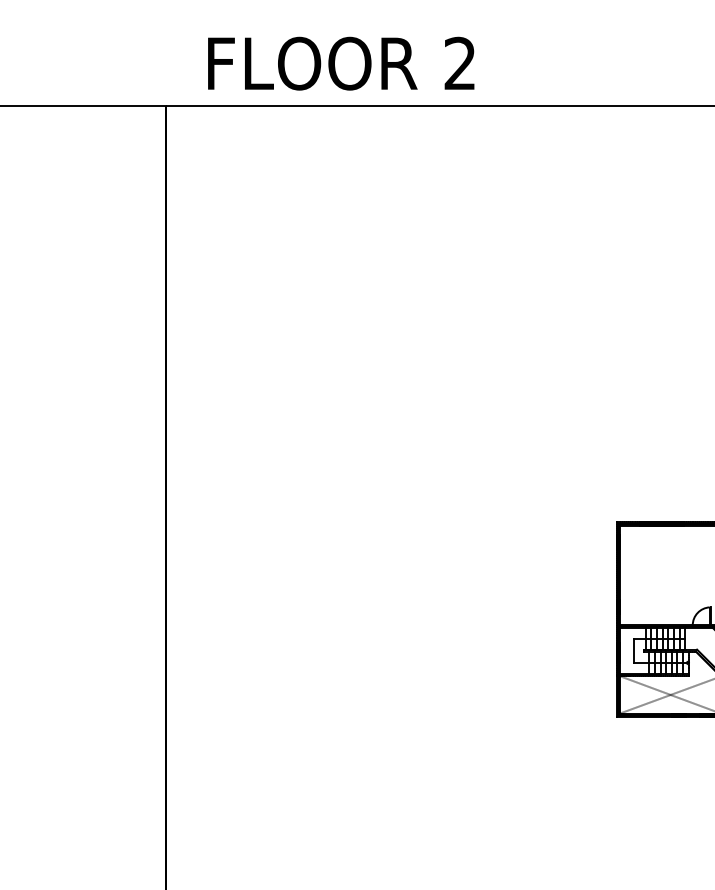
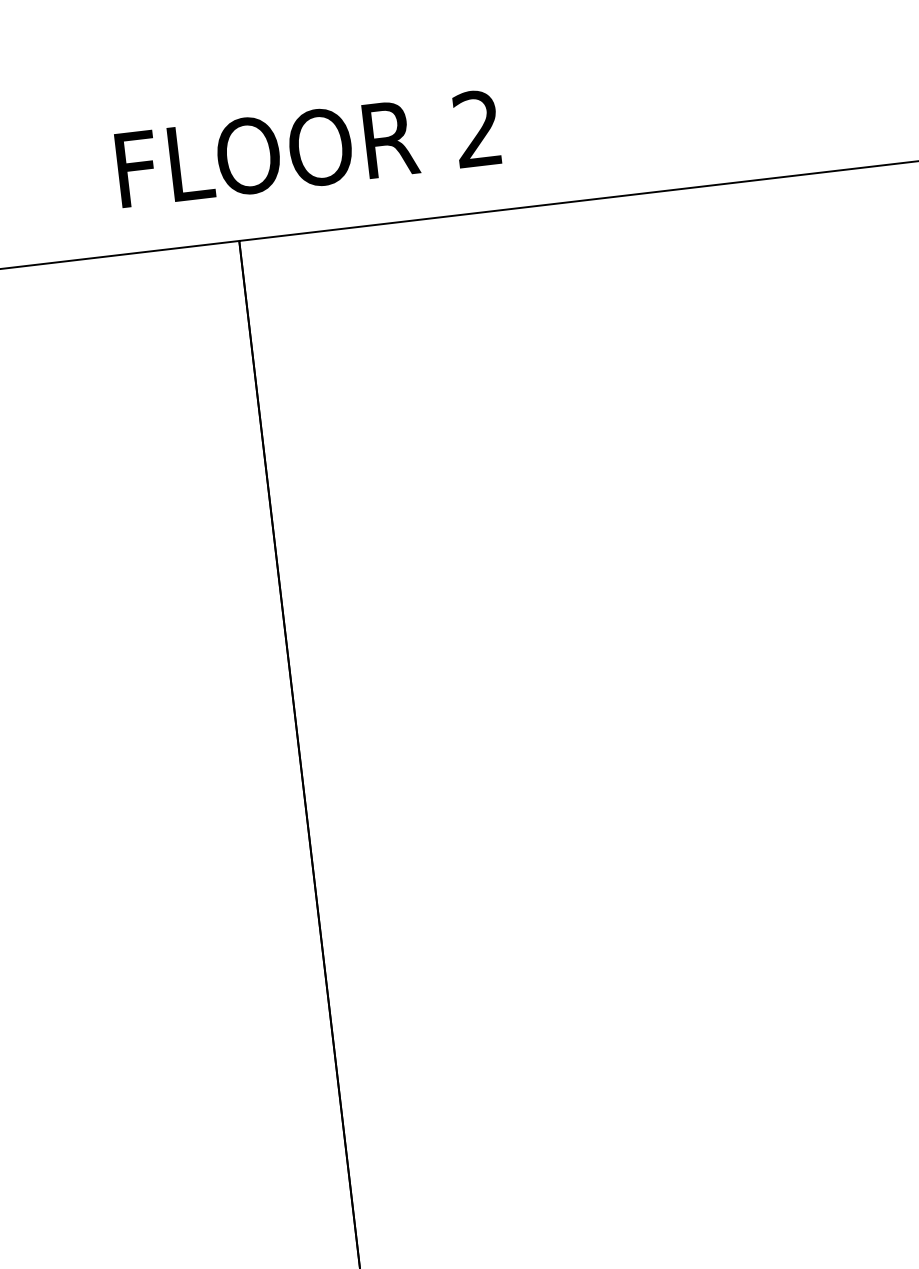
text: (341, 63) -> (308, 148), moved

